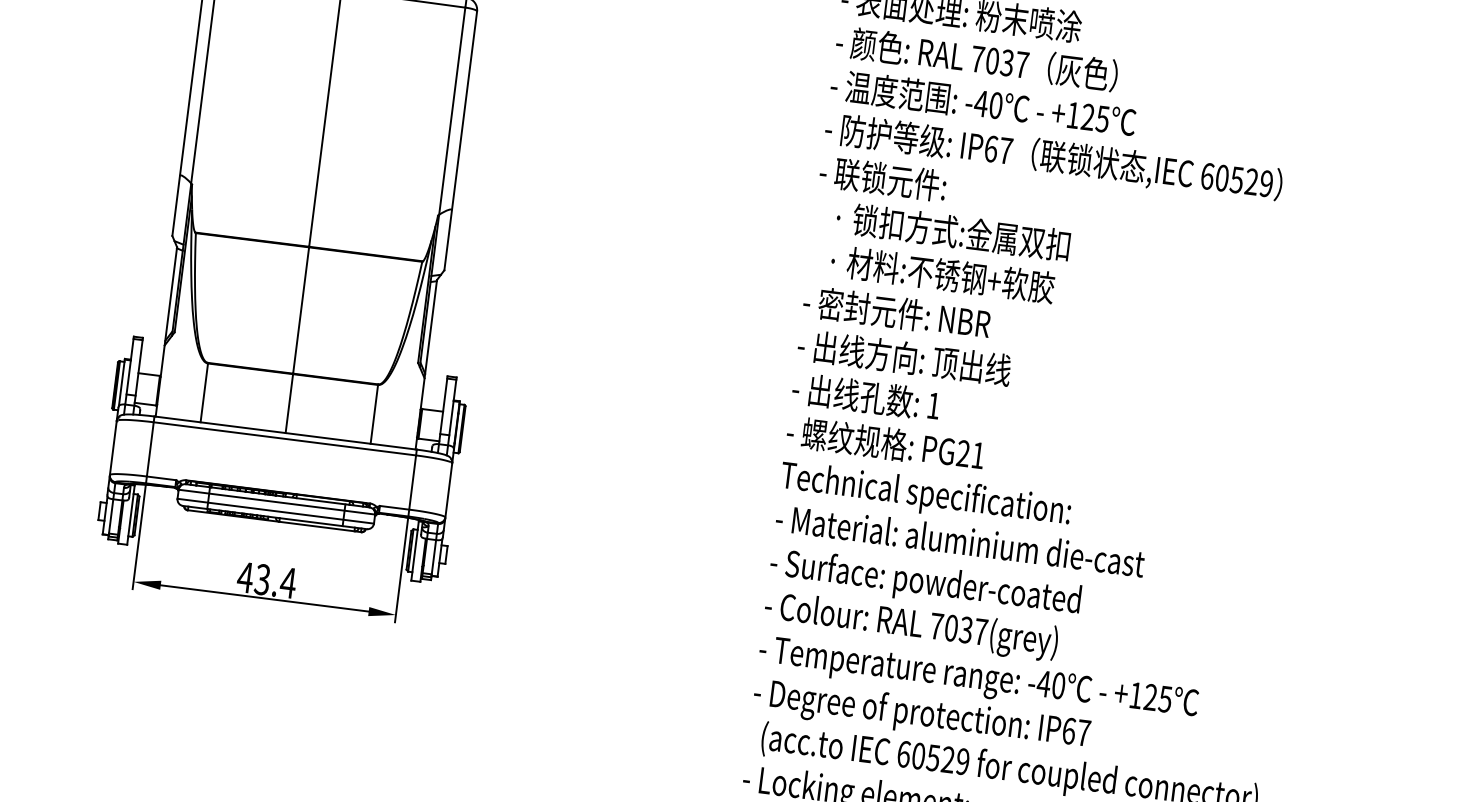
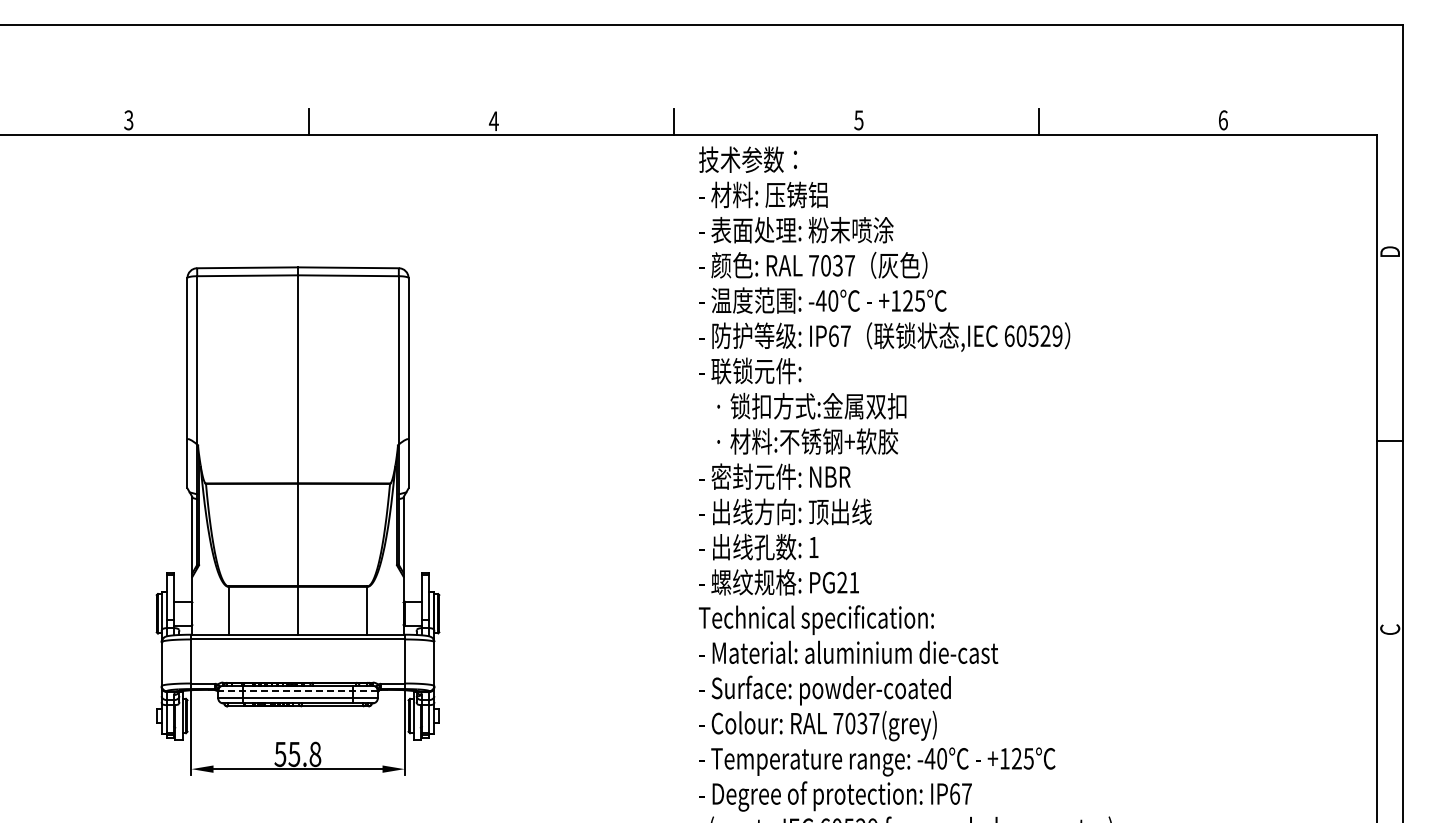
line: (277, 501) -> (298, 690), solid -> dashed
text: (266, 580) -> (297, 754), 43.4 -> 55.8

